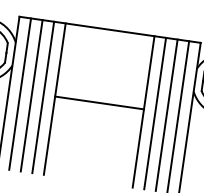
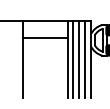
line: (21, 93) -> (5, 59), removed
line: (31, 95) -> (10, 59), removed
line: (42, 96) -> (16, 59), removed
line: (98, 102) -> (44, 38), moved

